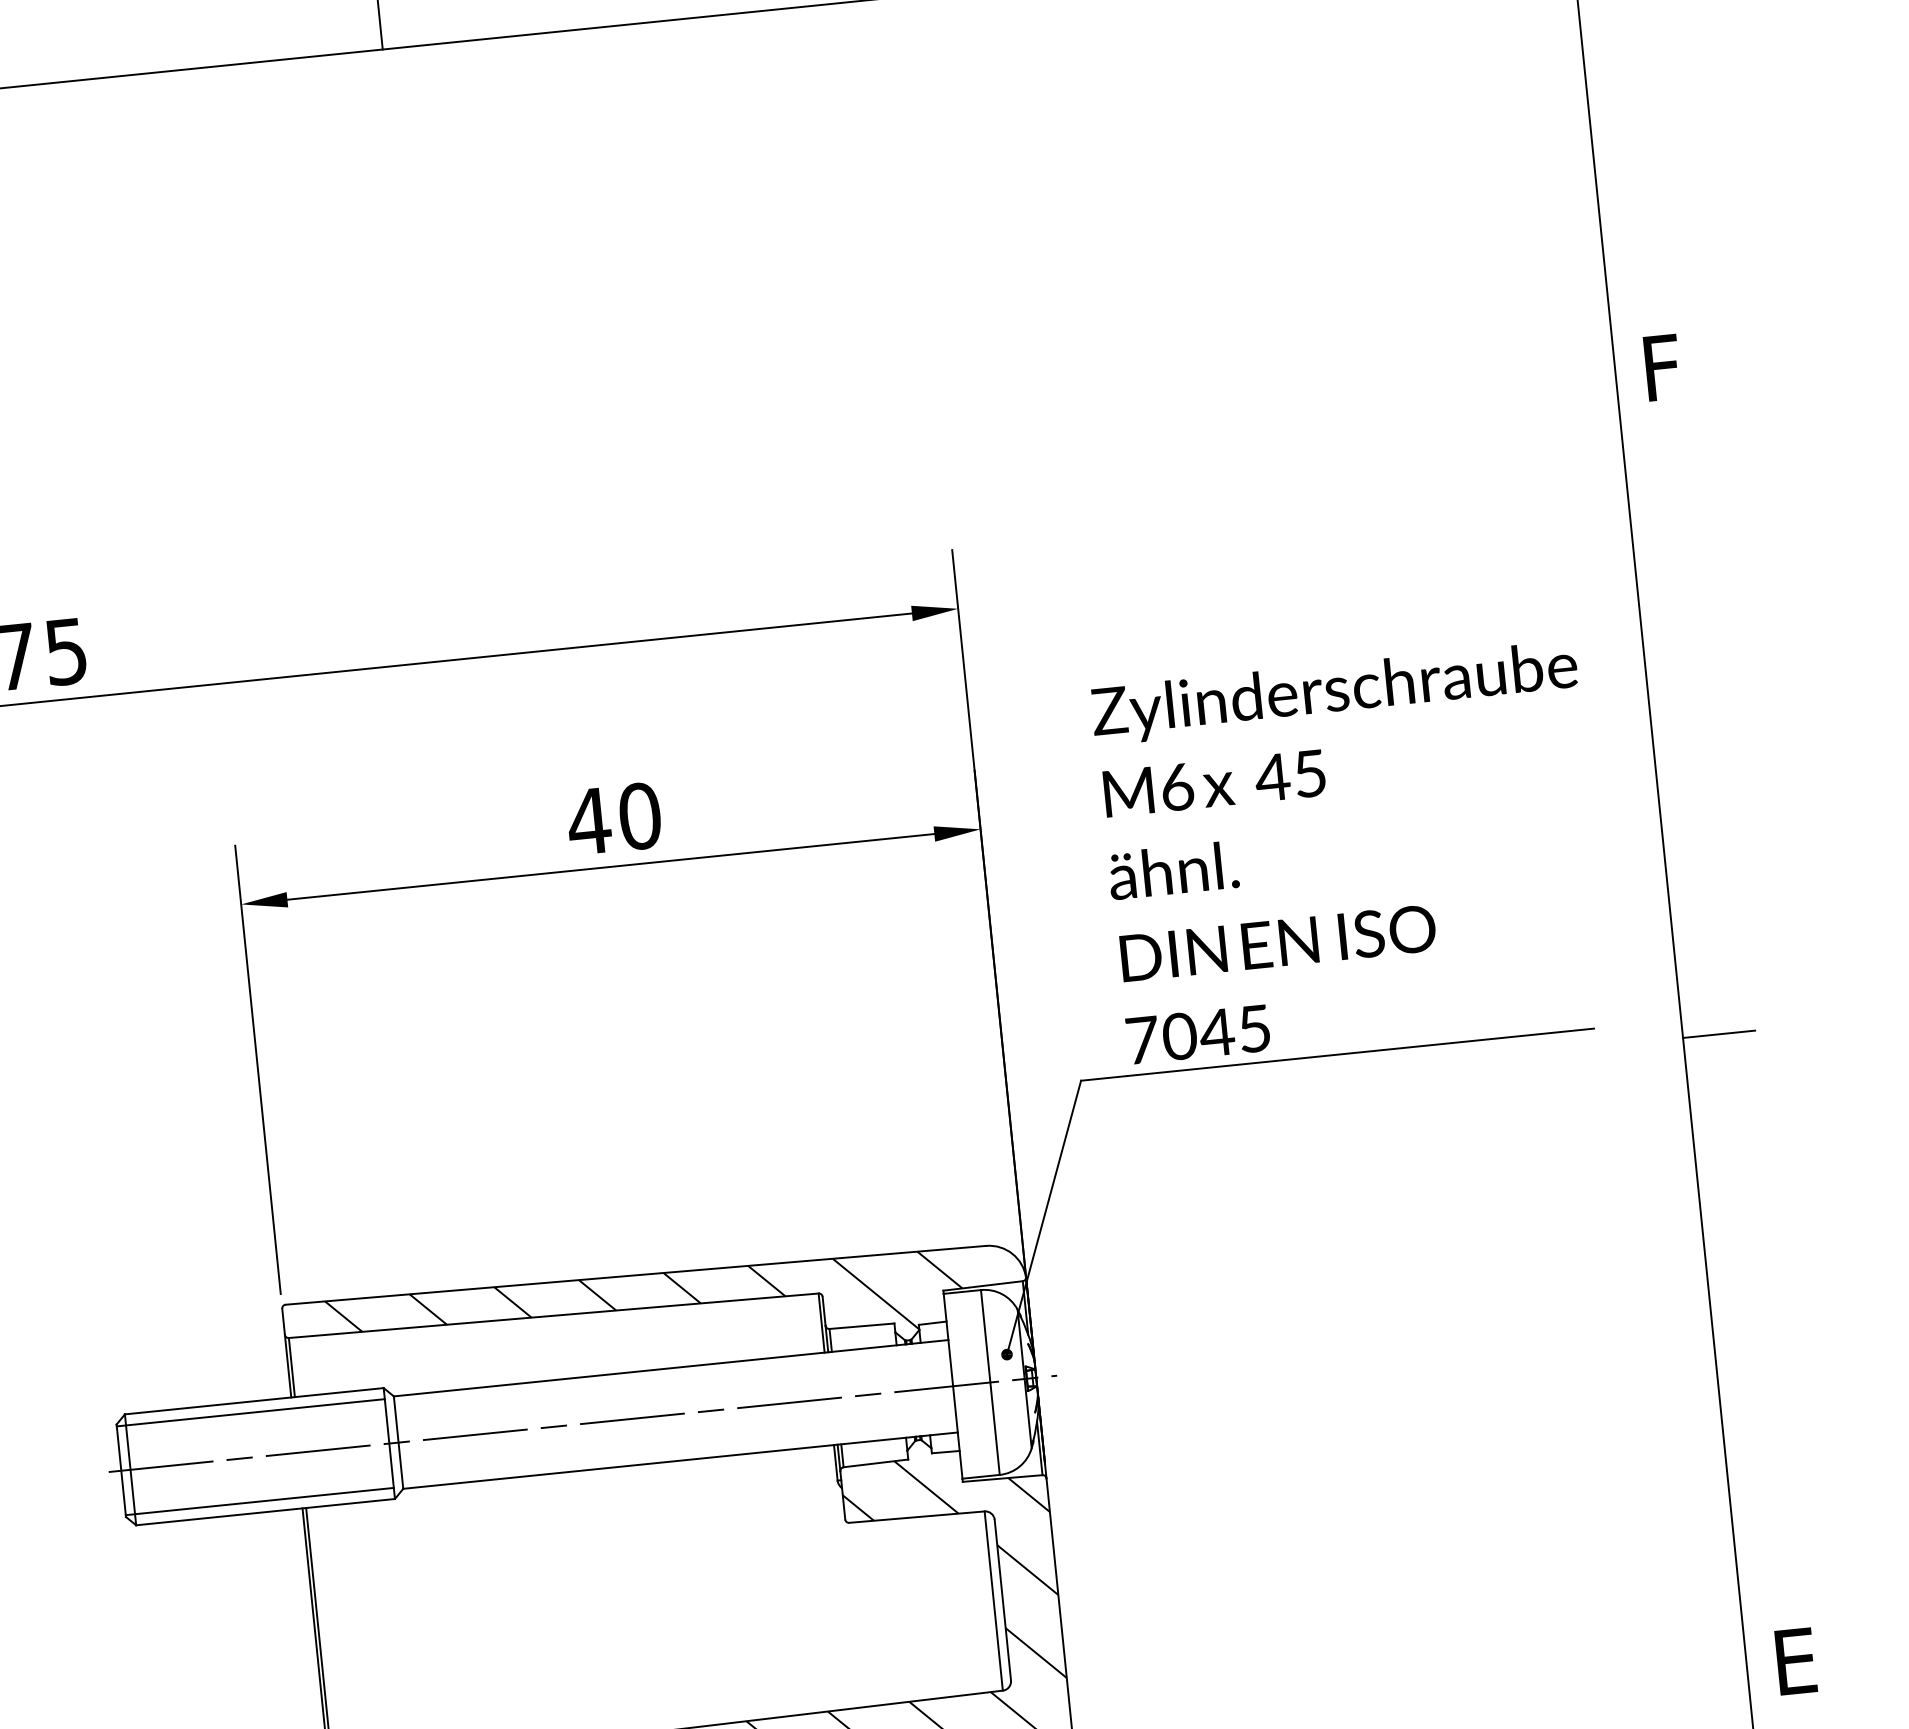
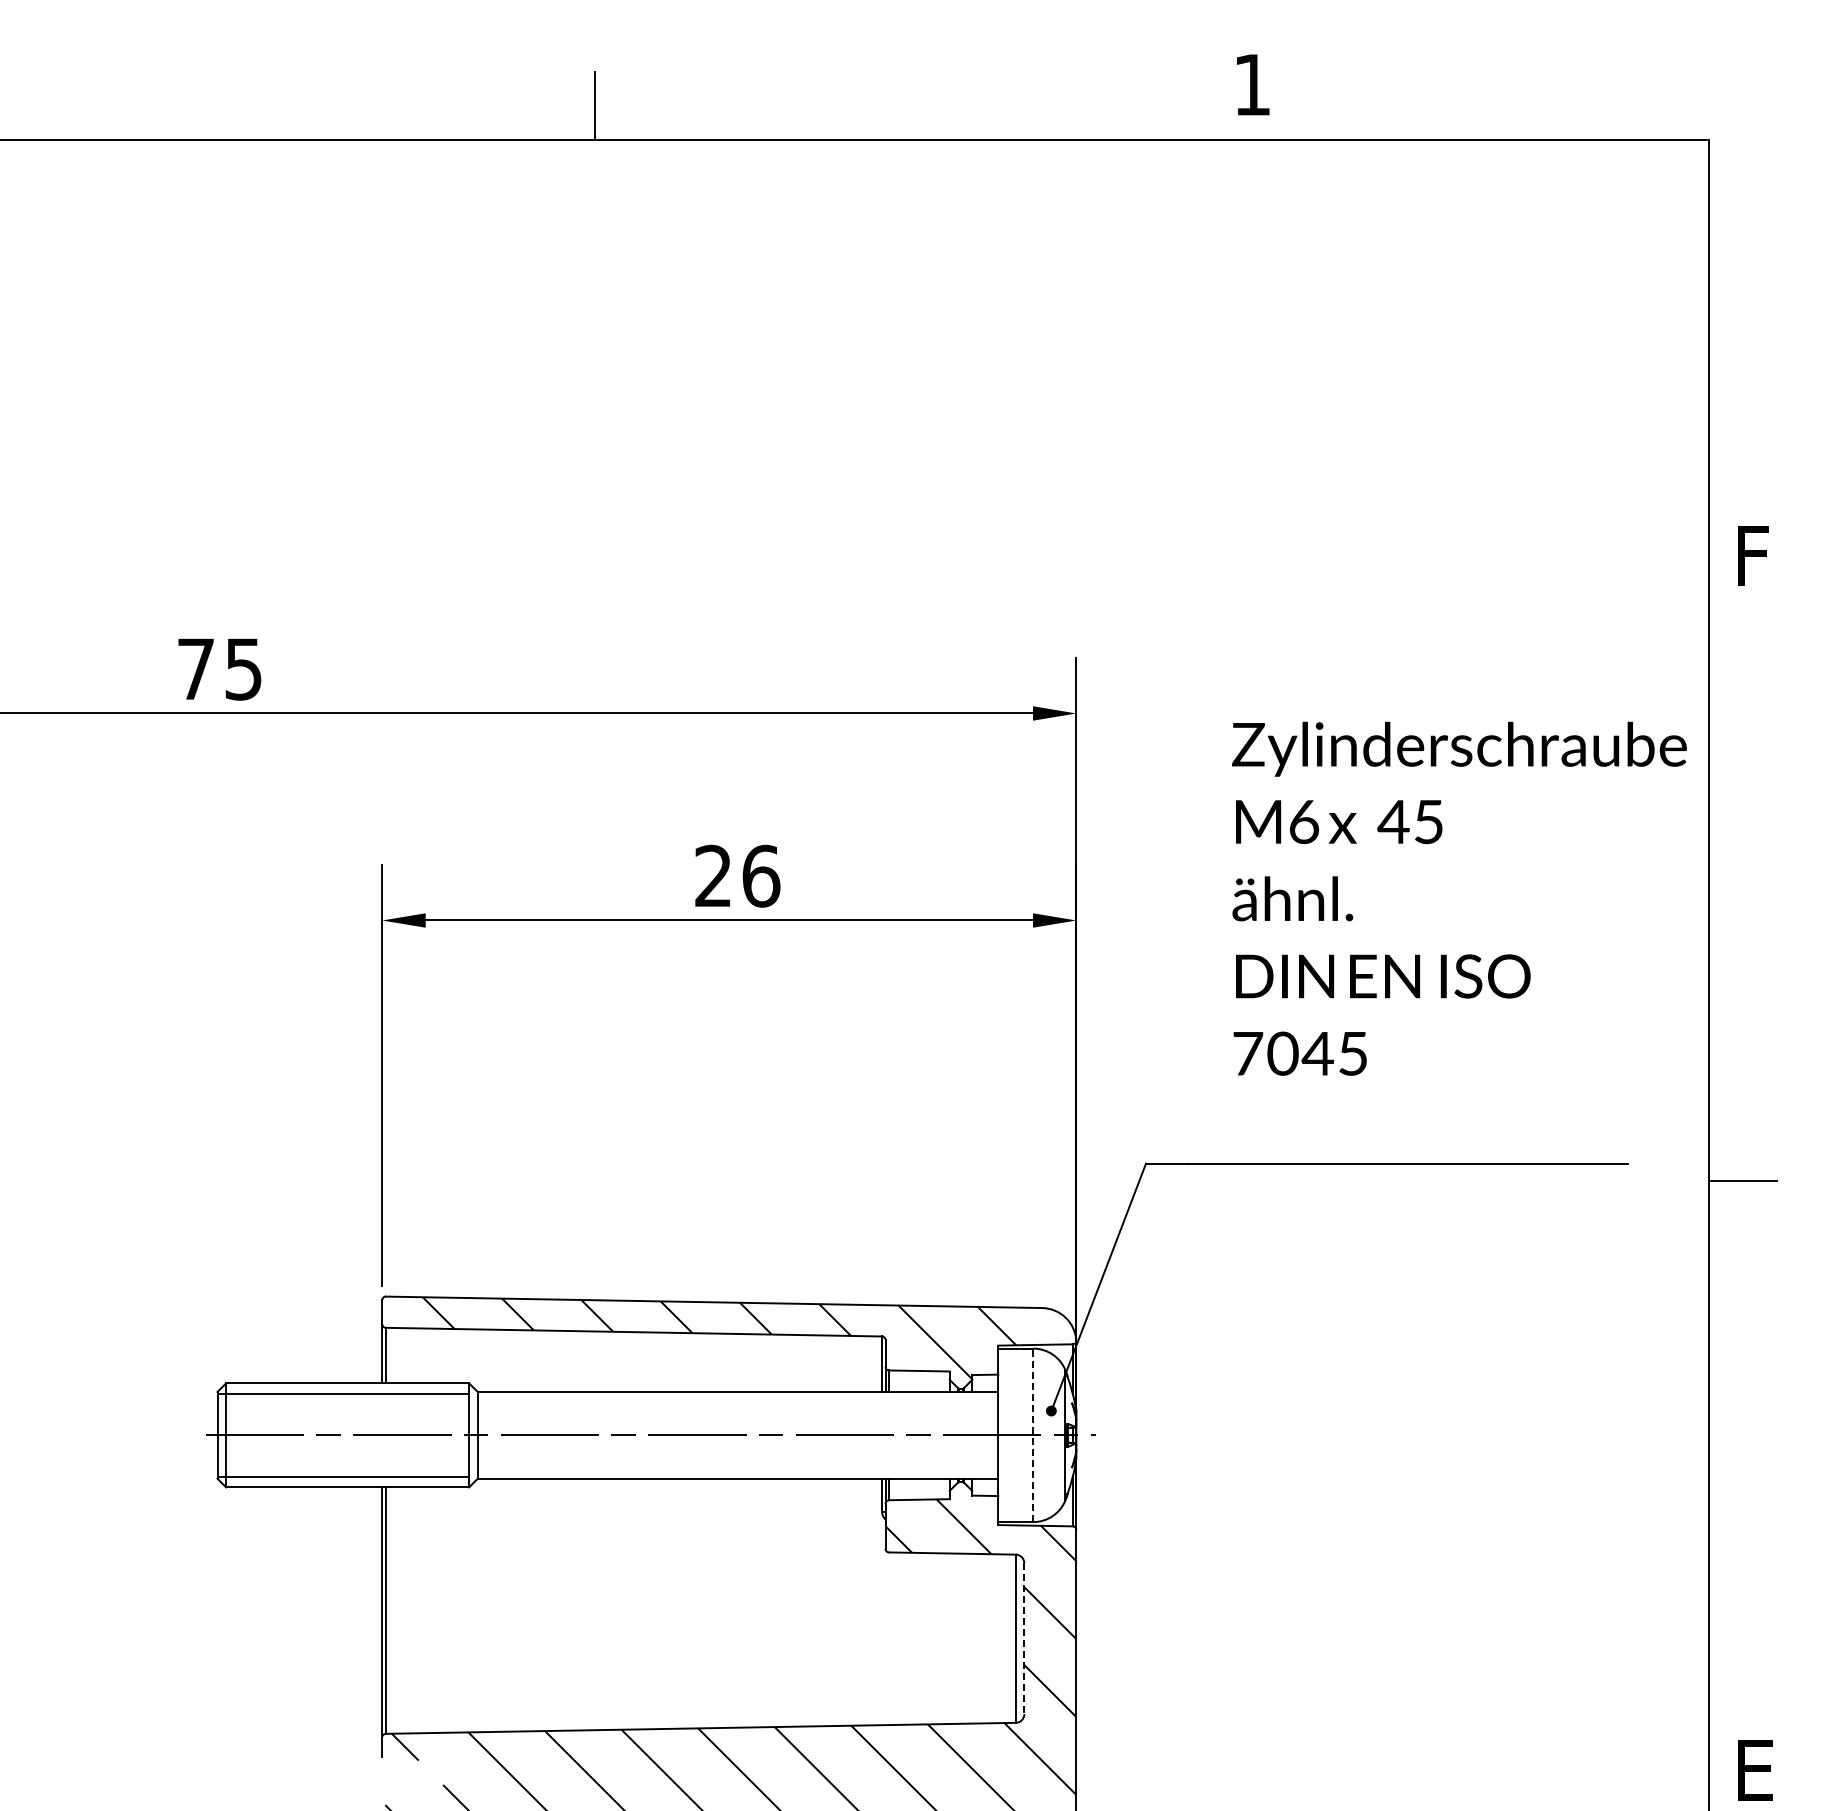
text: (613, 818) -> (736, 875), 40 -> 26
text: (1351, 851) -> (1459, 898), moved
line: (990, 1382) -> (1033, 1435), solid -> dashed
line: (1003, 1600) -> (1024, 1639), solid -> dashed

